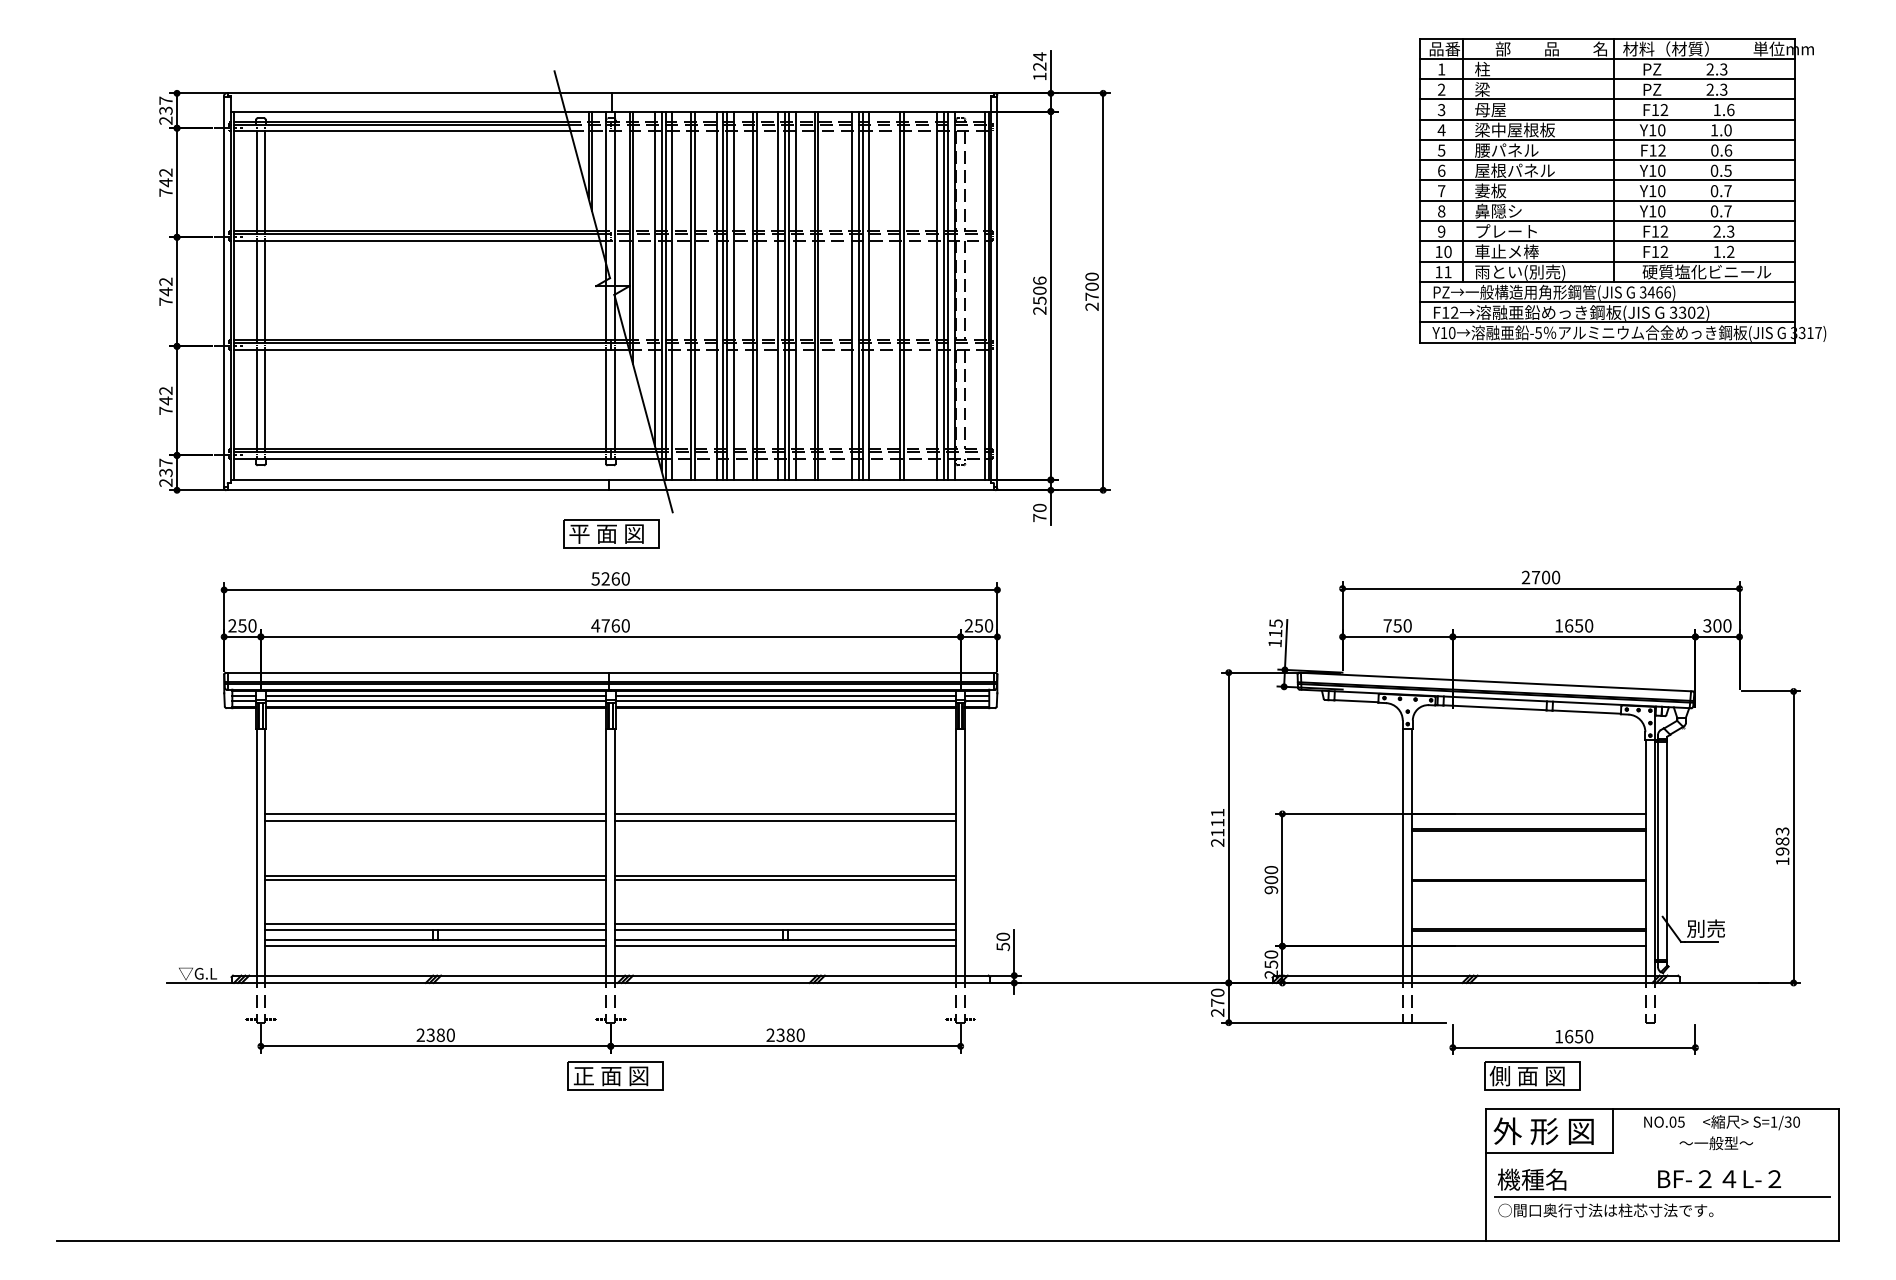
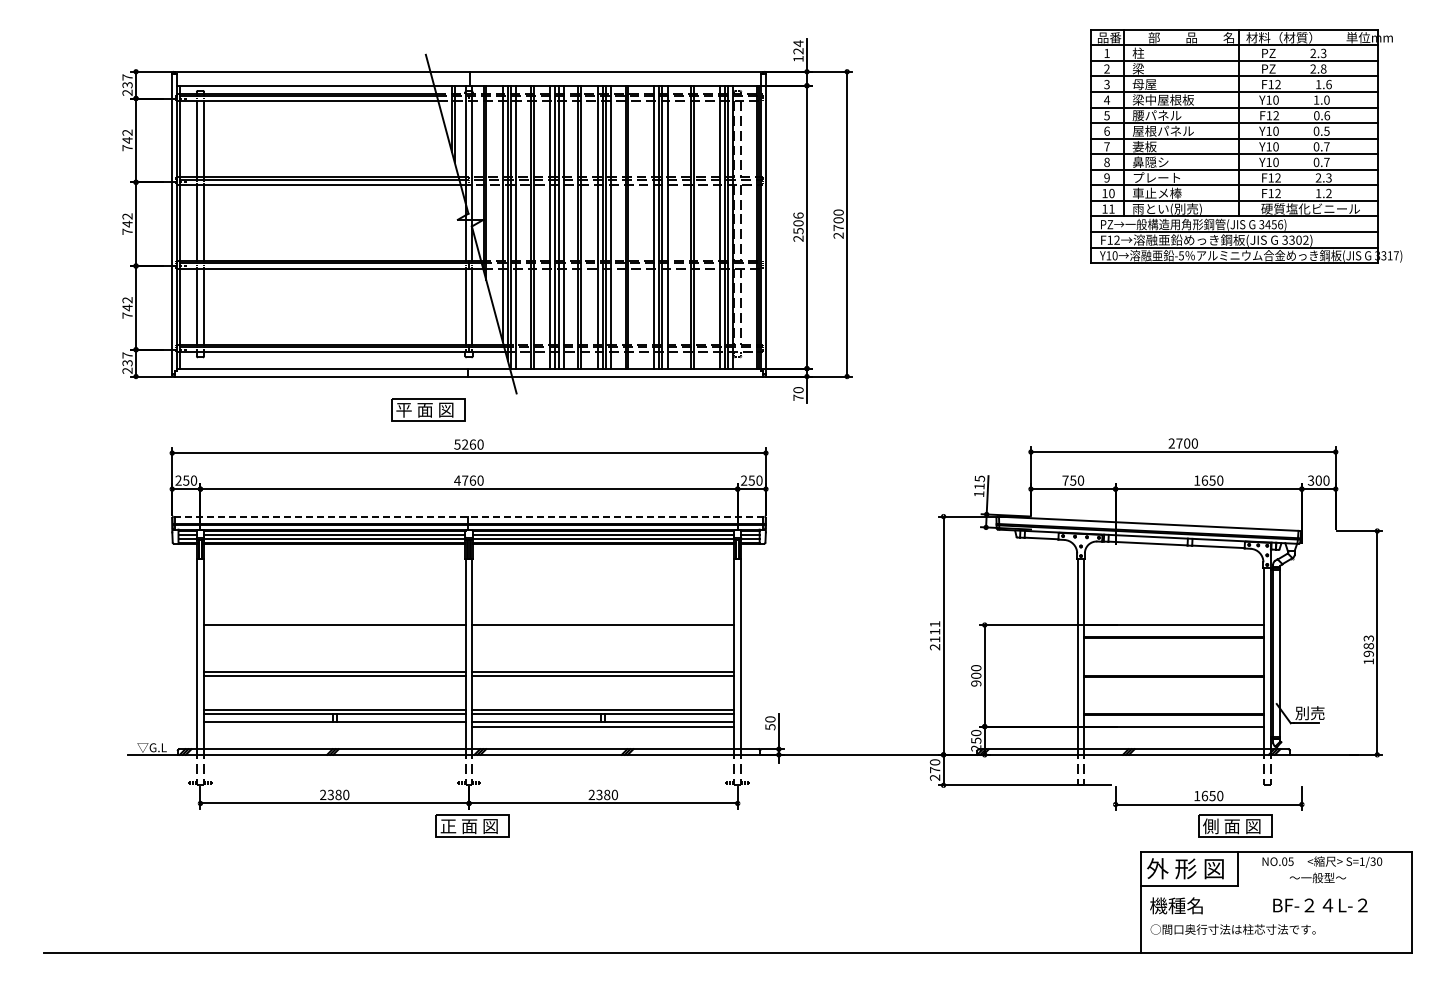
text: (1723, 89) -> (1323, 68), 2.3 -> 2.8
text: (1658, 292) -> (1273, 224), 3466) -> 3456)
part: (611, 533) -> (428, 409), moved
line: (610, 672) -> (468, 516), solid -> dashed
line: (435, 821) -> (334, 630), removed
line: (785, 821) -> (603, 630), removed
line: (435, 946) -> (334, 726), removed
part: (1532, 1075) -> (1235, 825), moved
line: (1662, 1197) -> (1276, 919), removed

